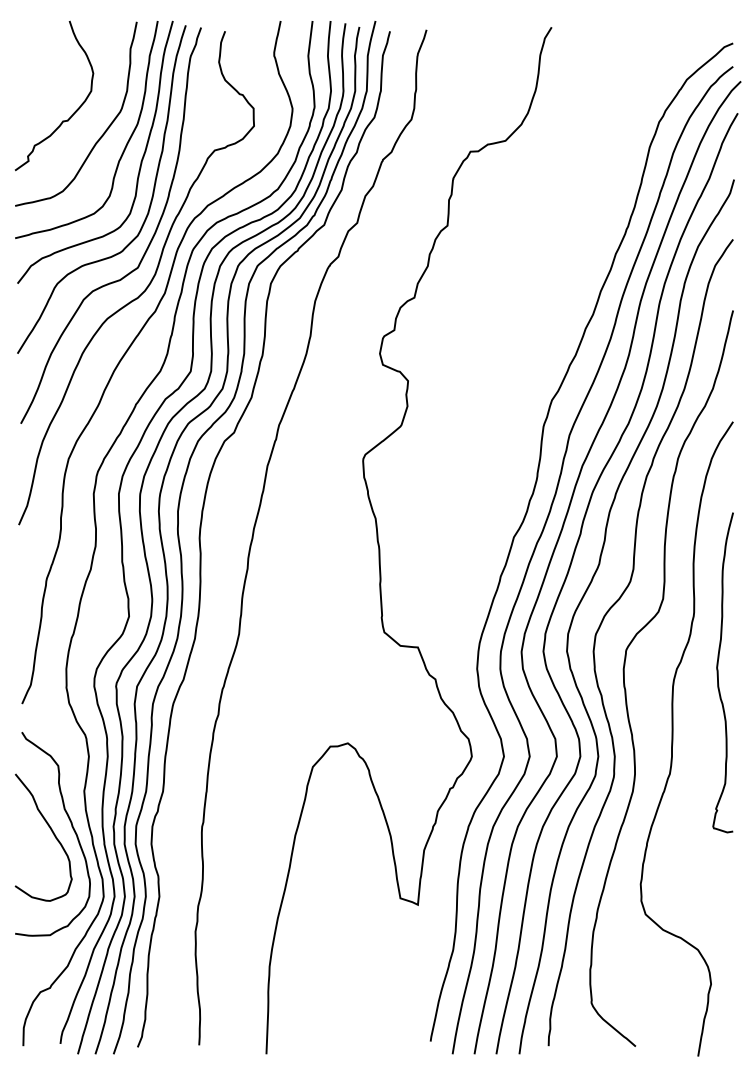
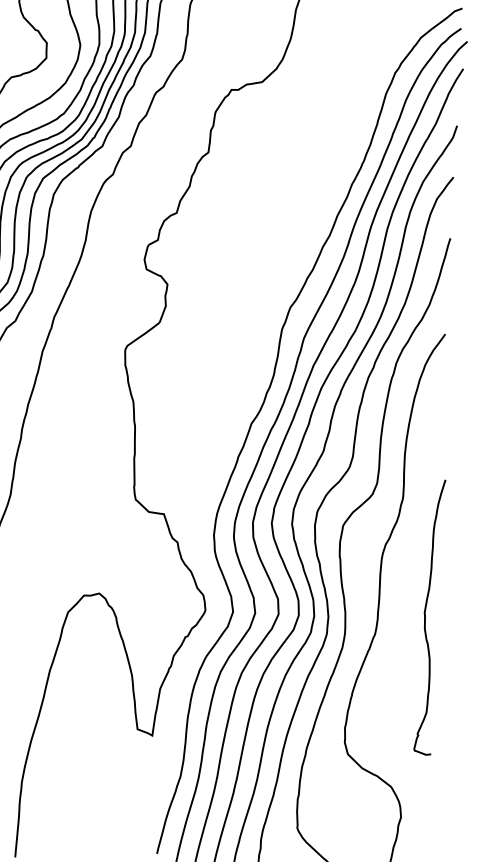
curve: (718, 672) -> (425, 616), moved

